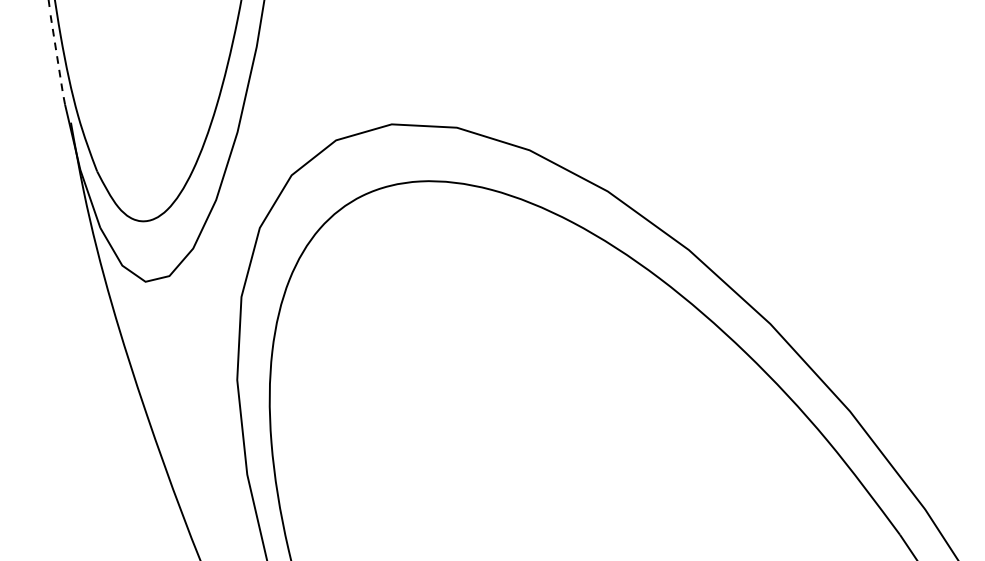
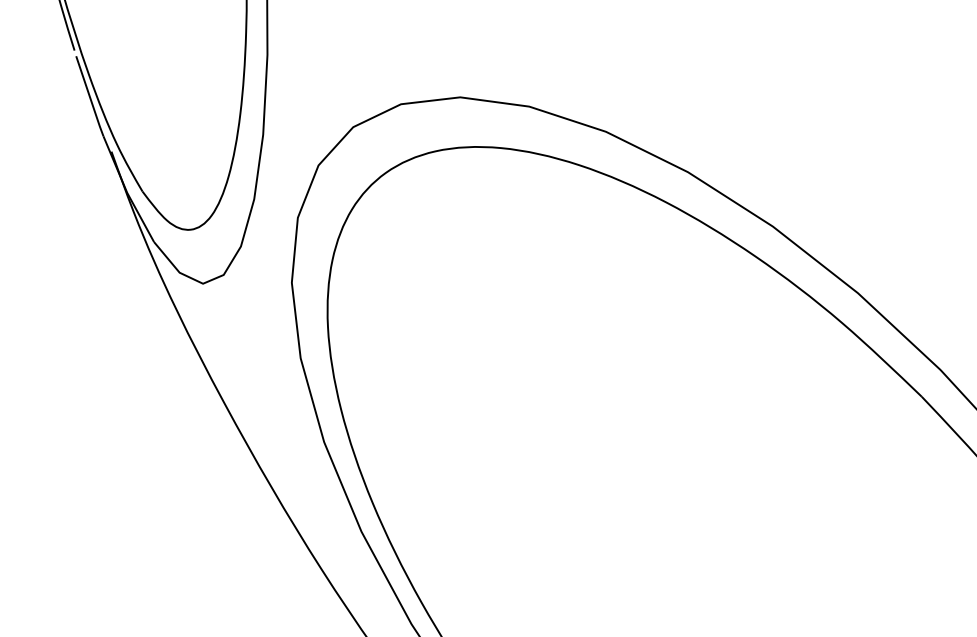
line: (57, 59) -> (89, 96), dashed -> solid

